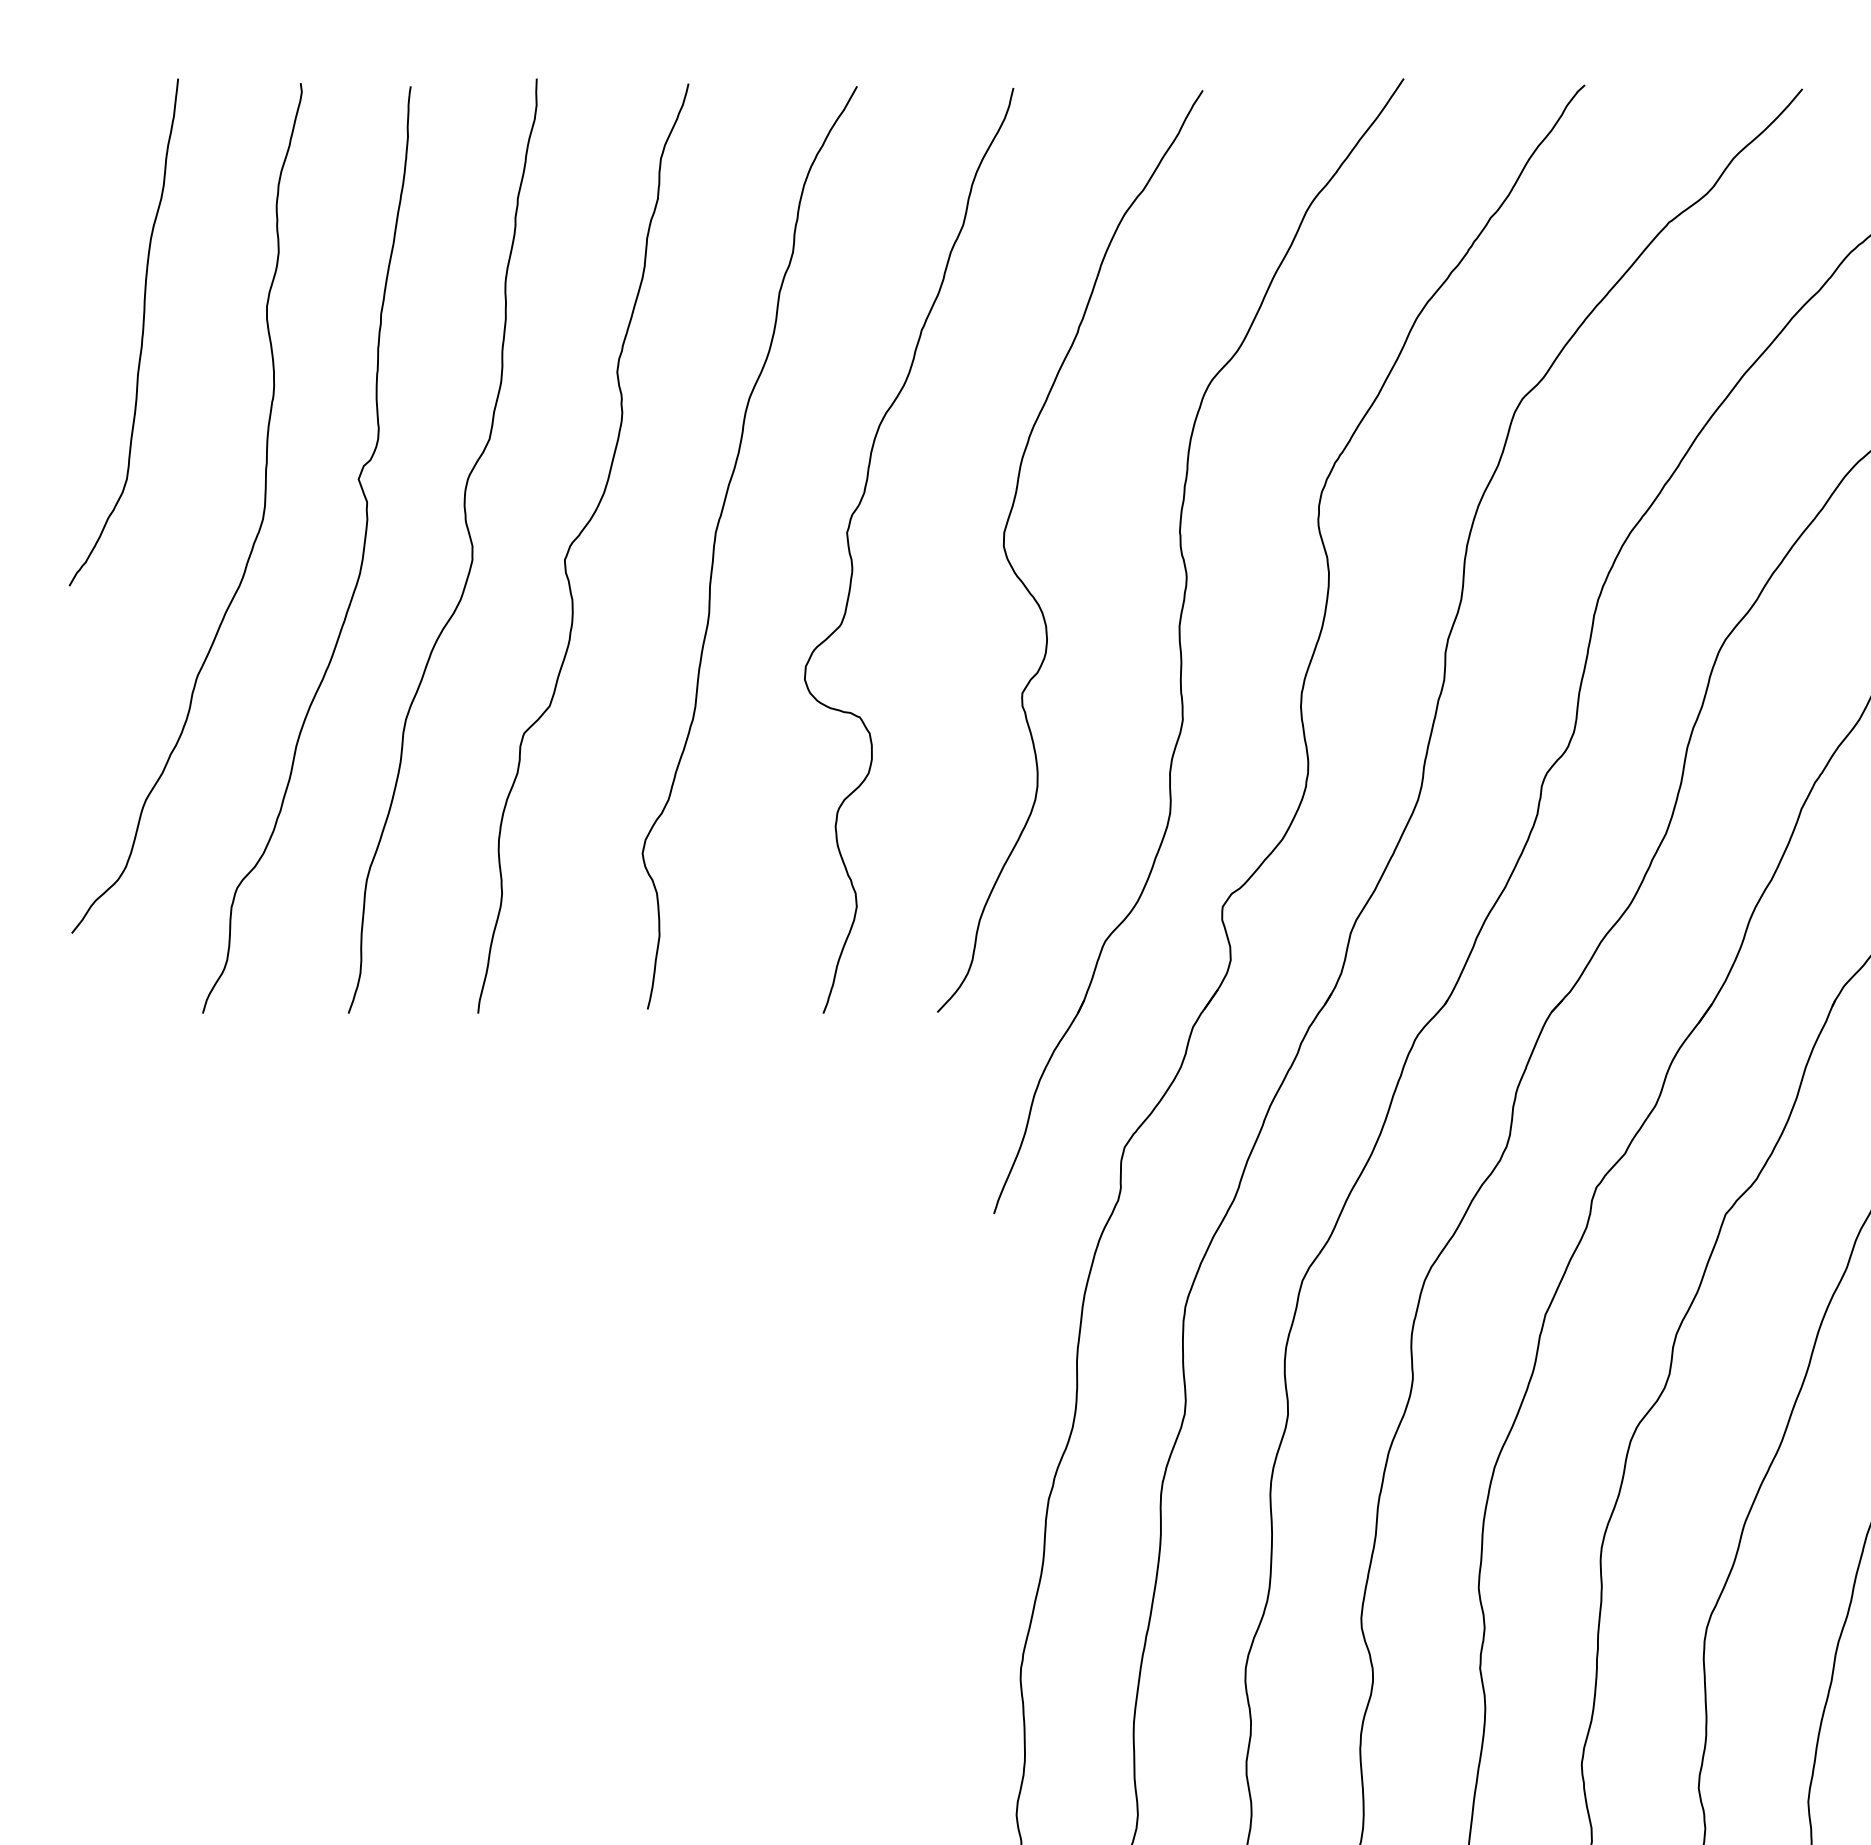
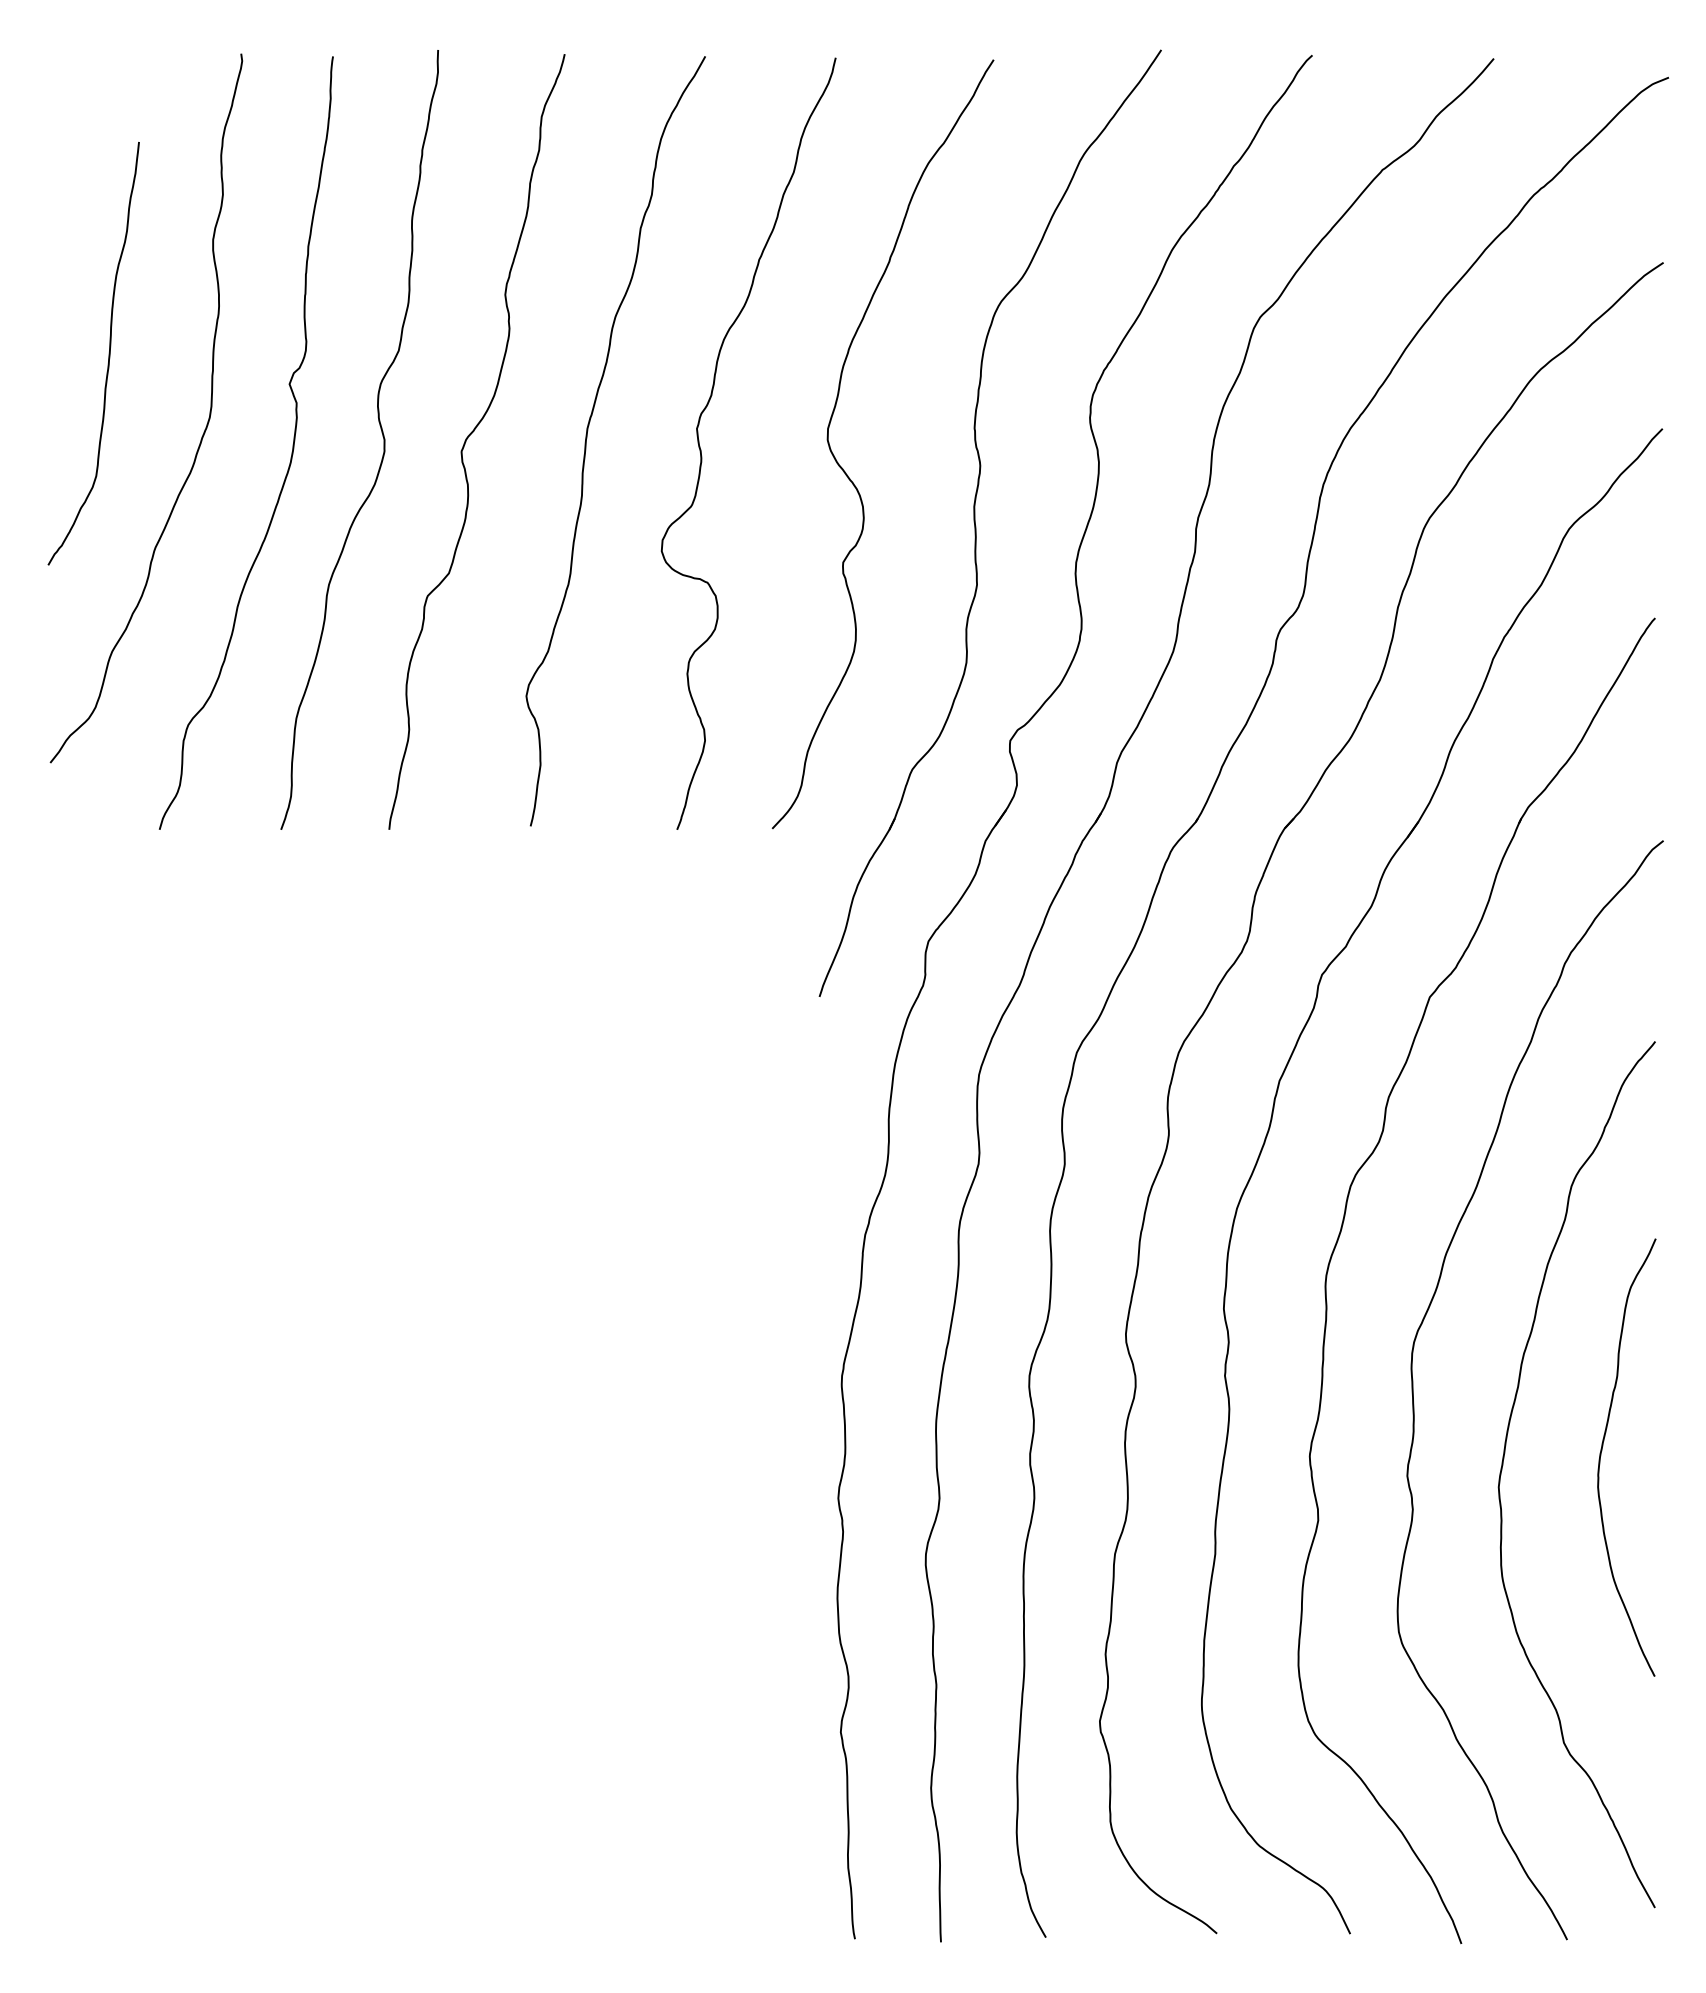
curve: (141, 332) -> (108, 353), moved

